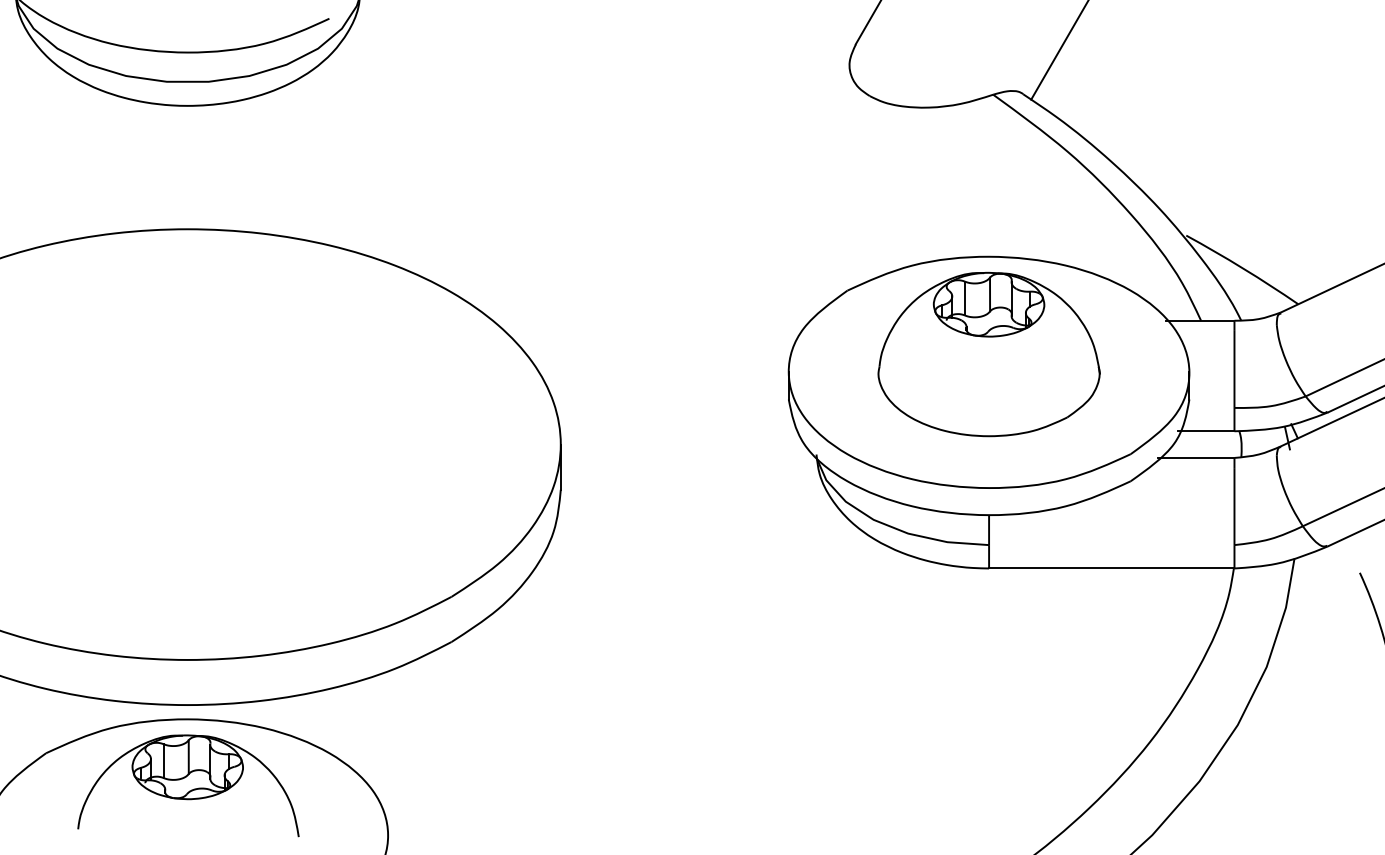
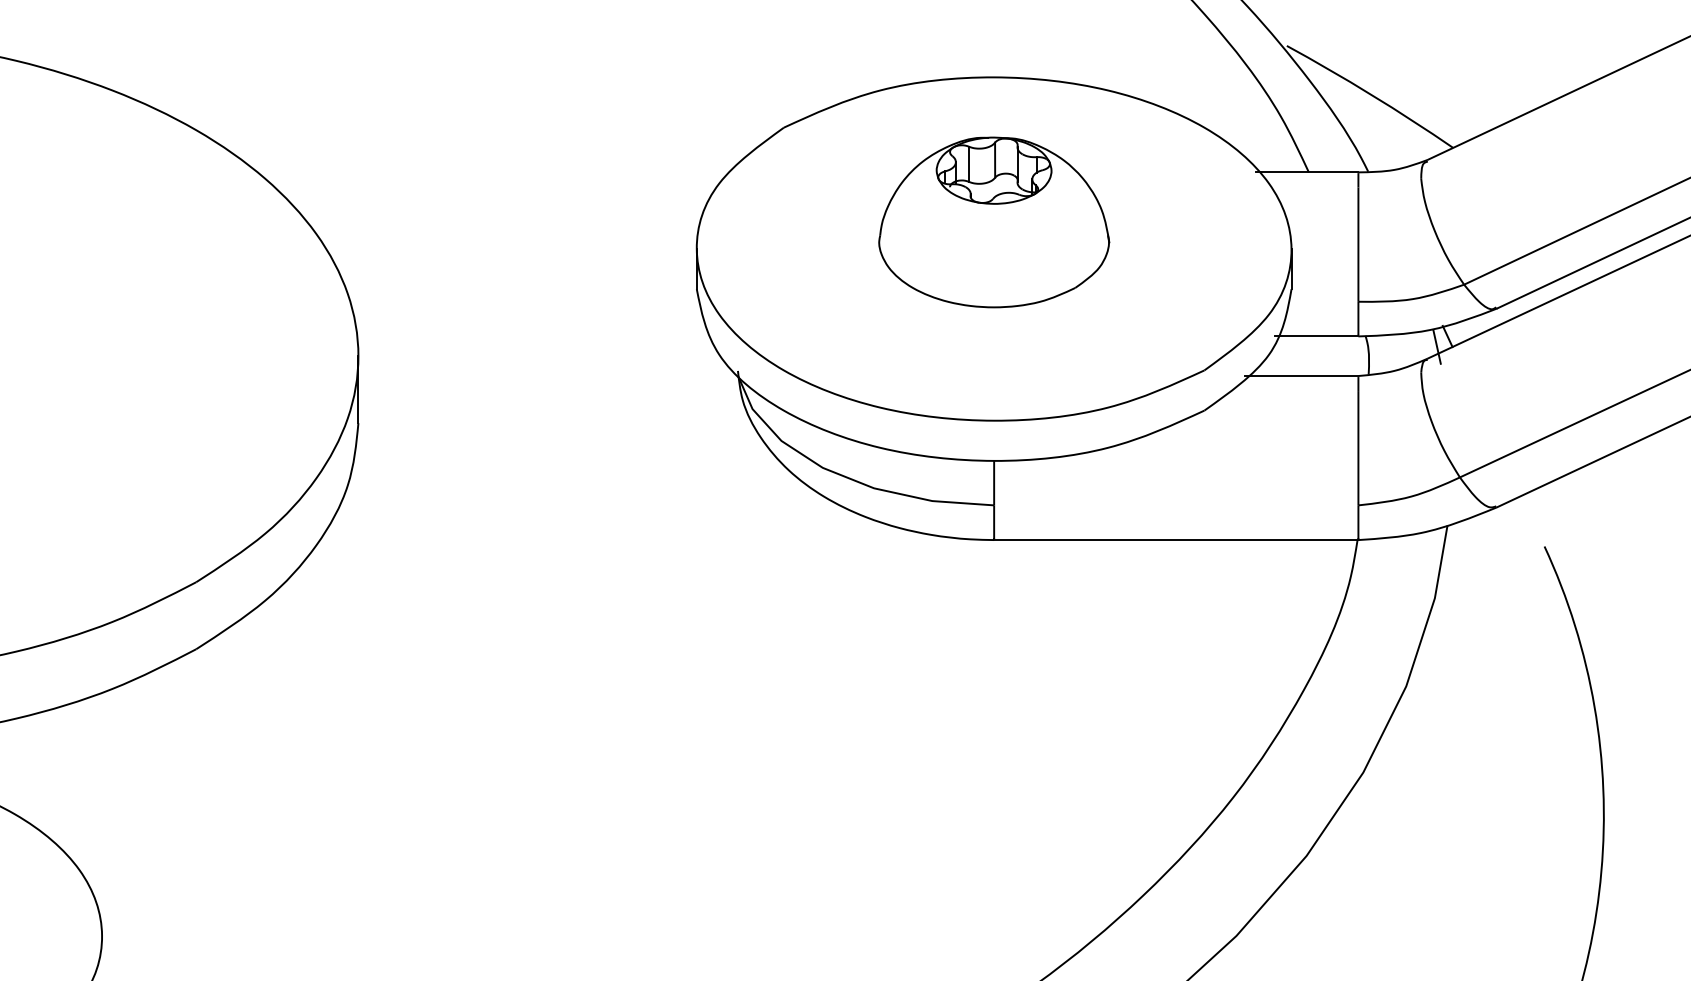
part: (988, 354) -> (993, 222), size x0.7

